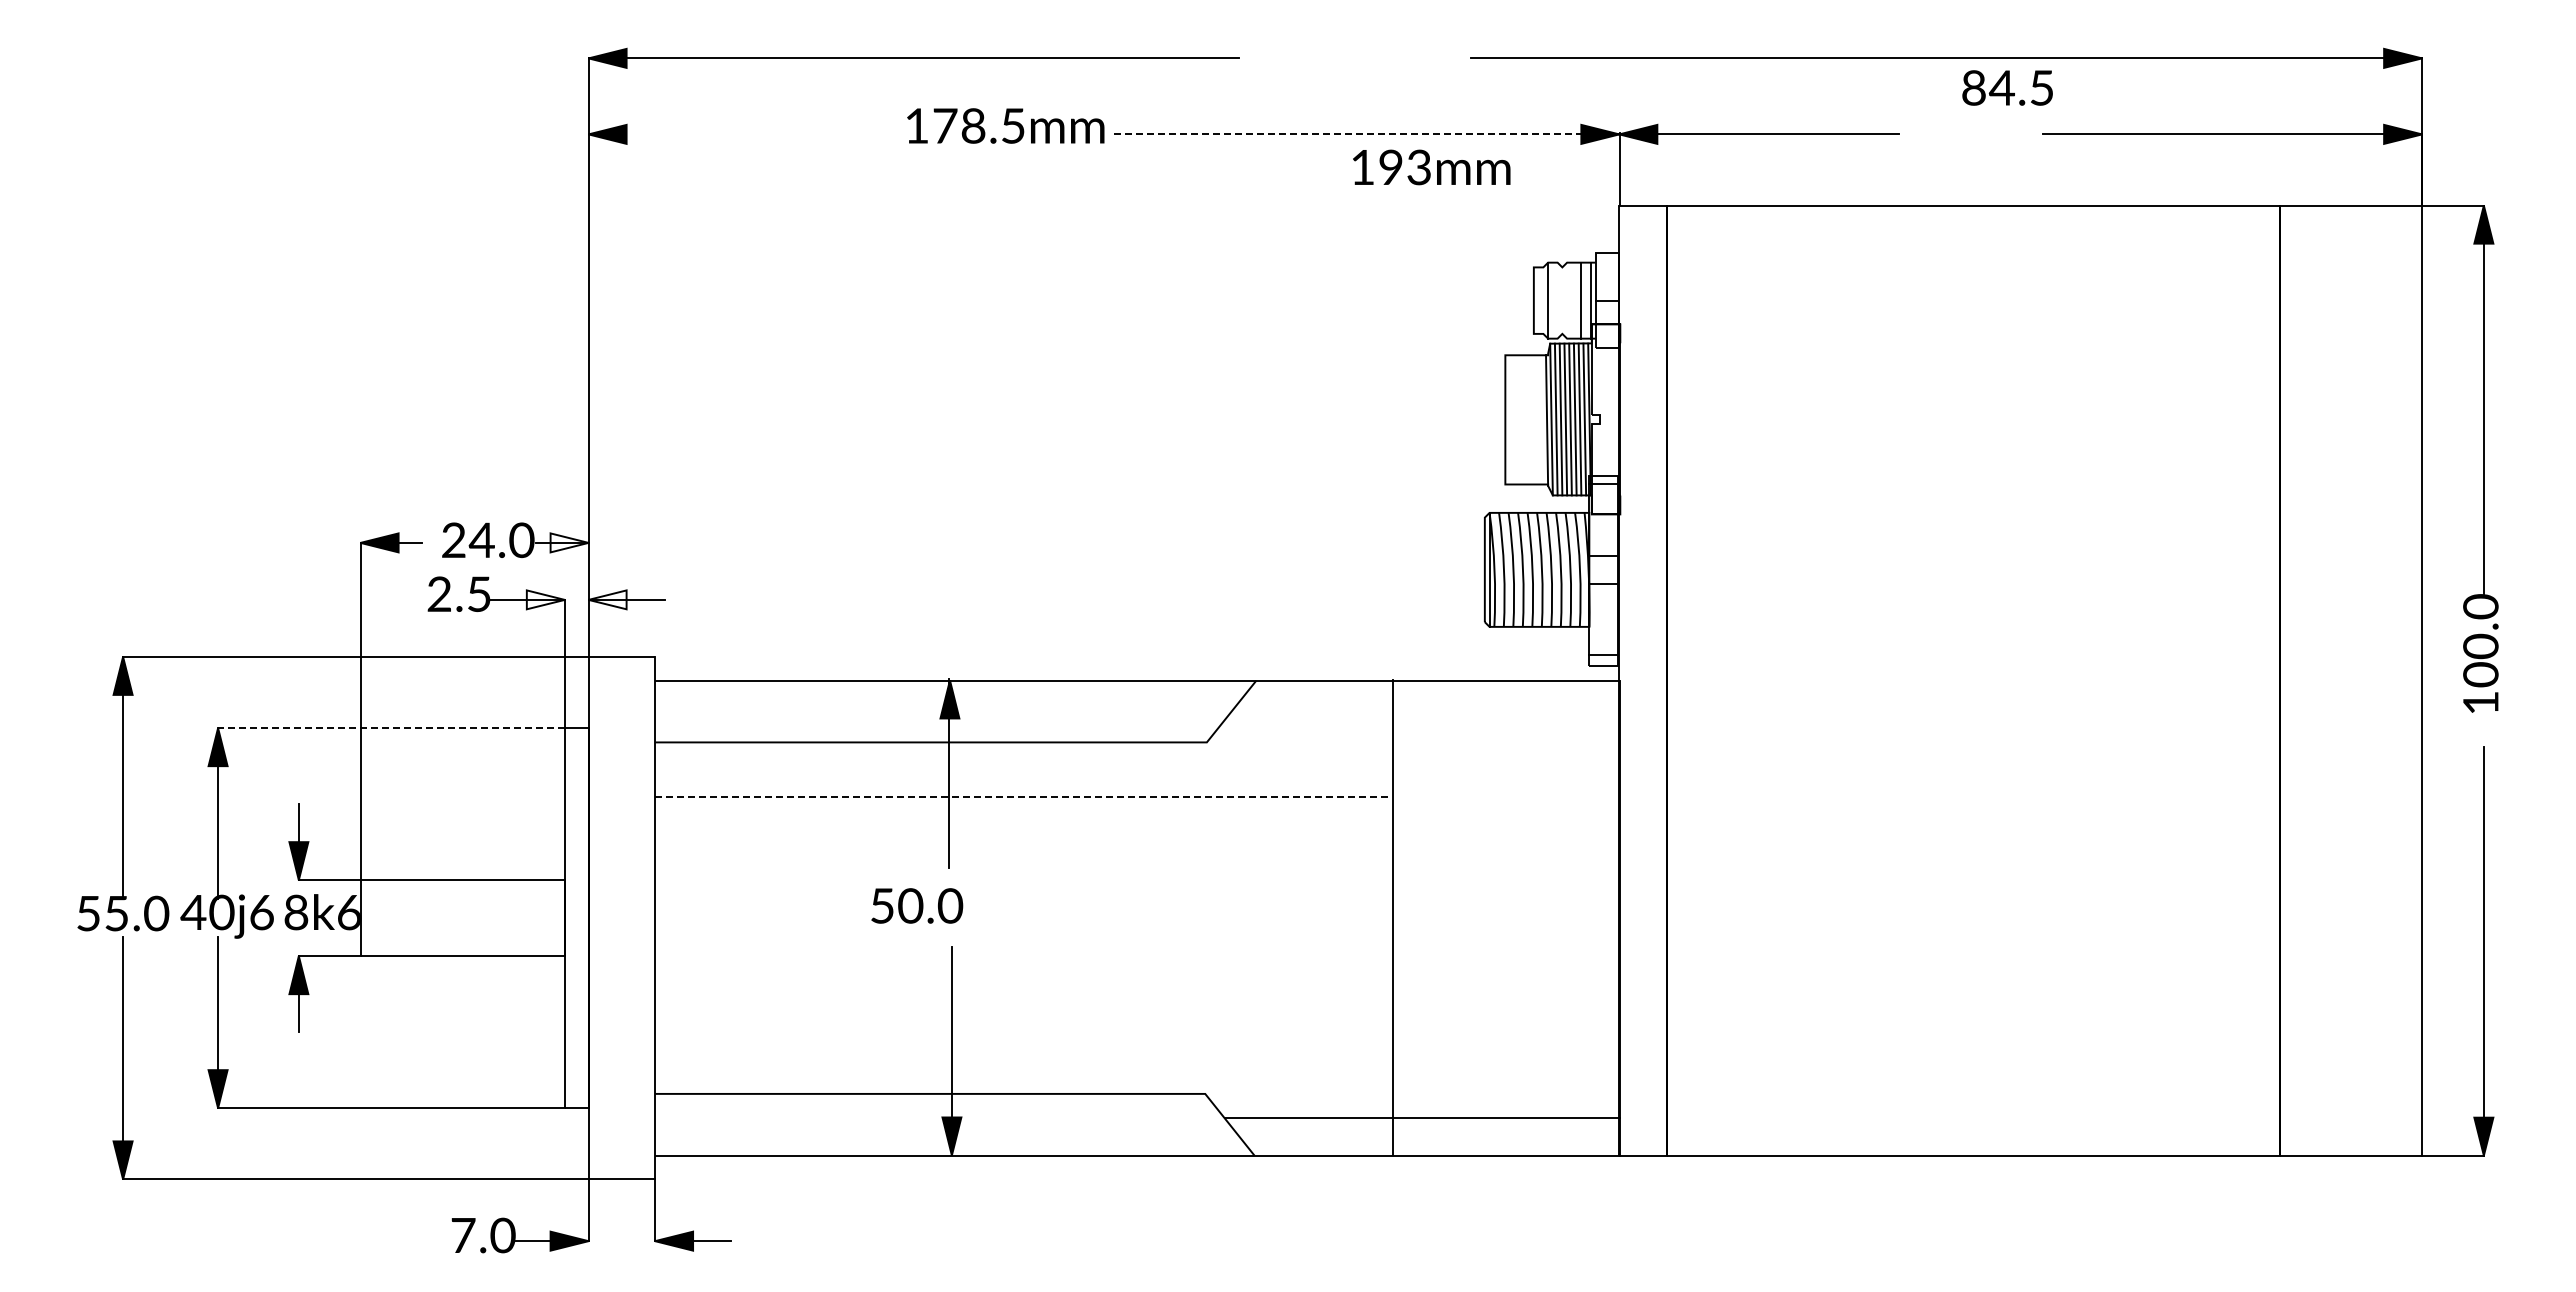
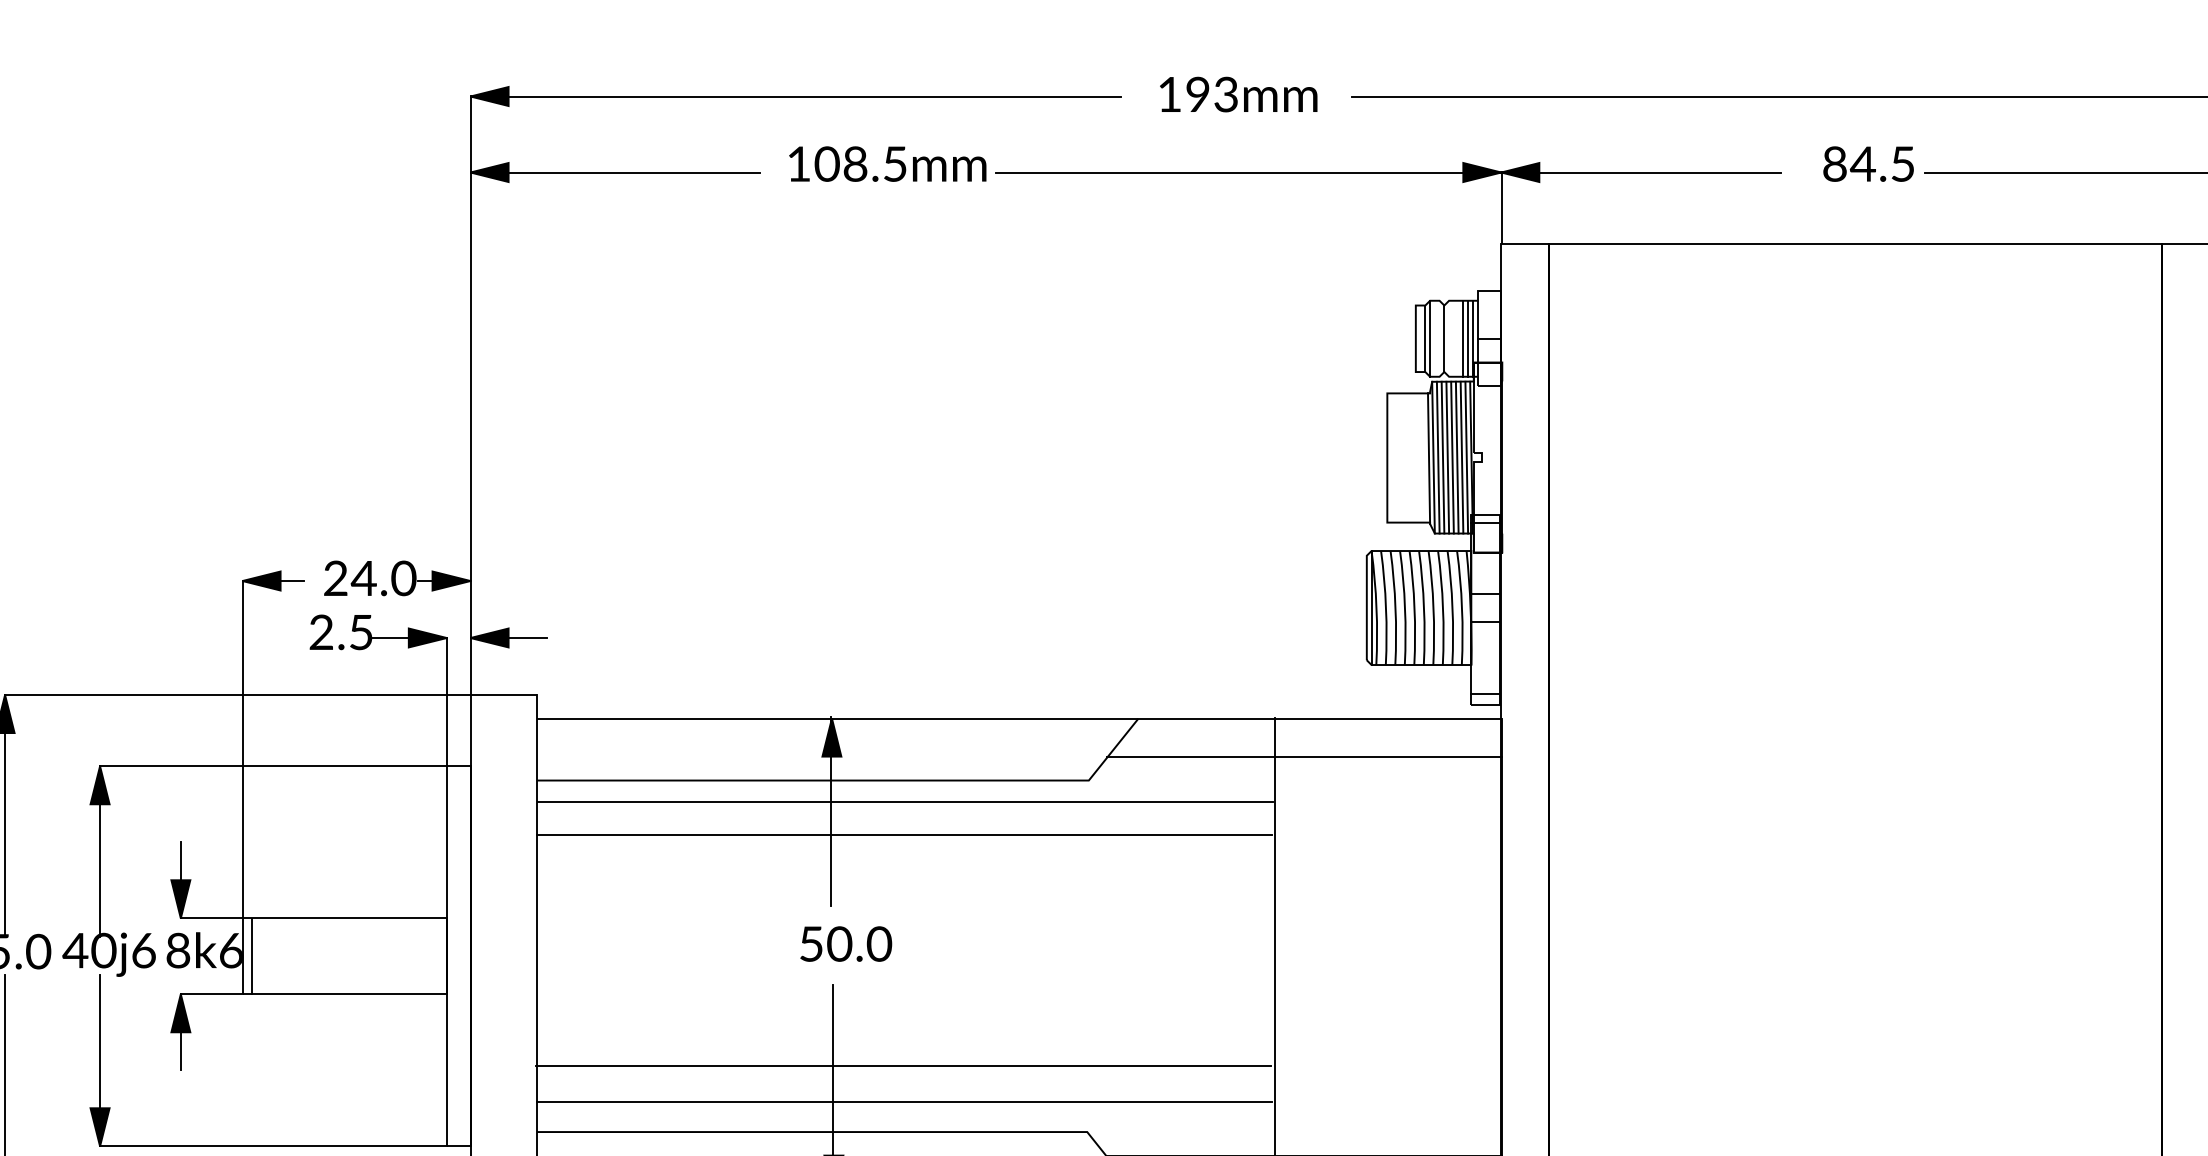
text: (2007, 87) -> (1868, 163), moved
text: (944, 125) -> (826, 163), 178.5mm -> 108.5mm
line: (733, 134) -> (615, 172), added
line: (1366, 134) -> (1248, 172), dashed -> solid
text: (1431, 167) -> (1238, 94), moved
line: (1543, 300) -> (1425, 338), added
line: (1562, 300) -> (1444, 338), added
line: (1586, 300) -> (1468, 338), added
fill: (569, 542) -> (451, 580), added
fill: (545, 599) -> (427, 637), added
fill: (607, 599) -> (489, 637), added
line: (1422, 718) -> (1304, 756), added
line: (390, 728) -> (272, 766), dashed -> solid
line: (1022, 763) -> (904, 801), added
line: (1022, 796) -> (904, 834), dashed -> solid
text: (917, 905) -> (846, 943), moved
line: (370, 918) -> (252, 956), added
line: (1020, 1027) -> (902, 1065), added
line: (1022, 1064) -> (904, 1102), added

